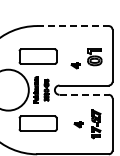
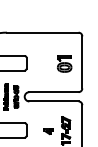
line: (73, 26) -> (43, 33), dashed -> solid
part: (75, 65) -> (45, 72), removed
line: (84, 94) -> (54, 101), dashed -> solid

